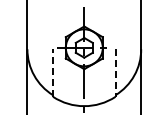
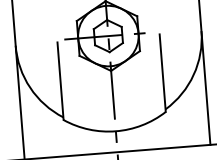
line: (53, 73) -> (61, 81), dashed -> solid
line: (115, 73) -> (162, 73), dashed -> solid

